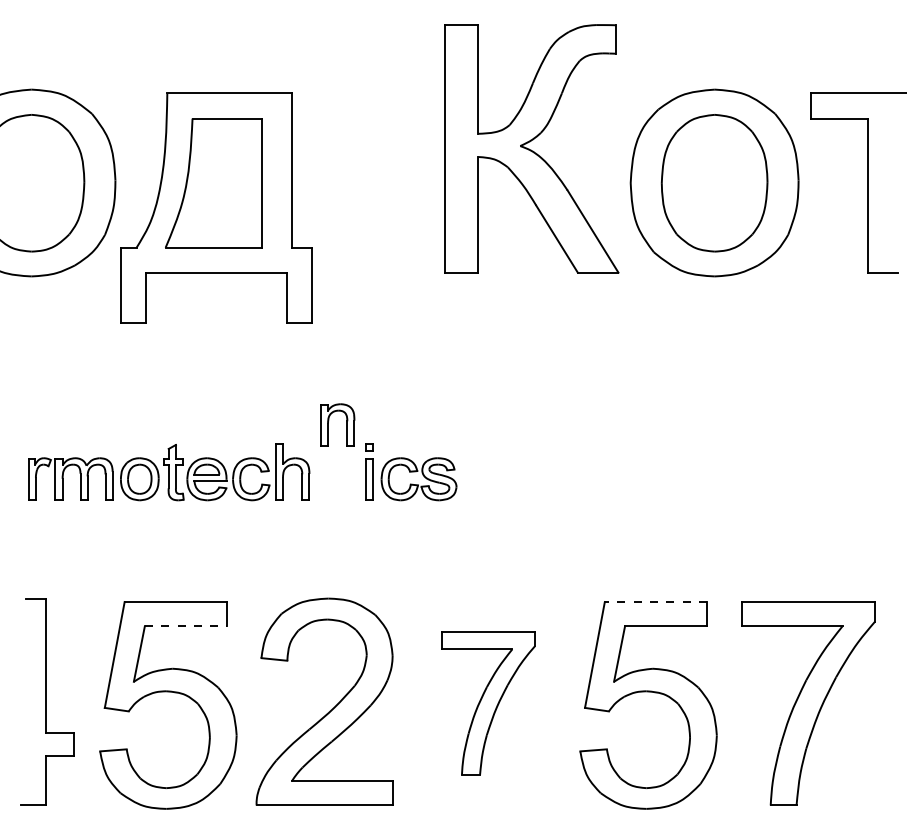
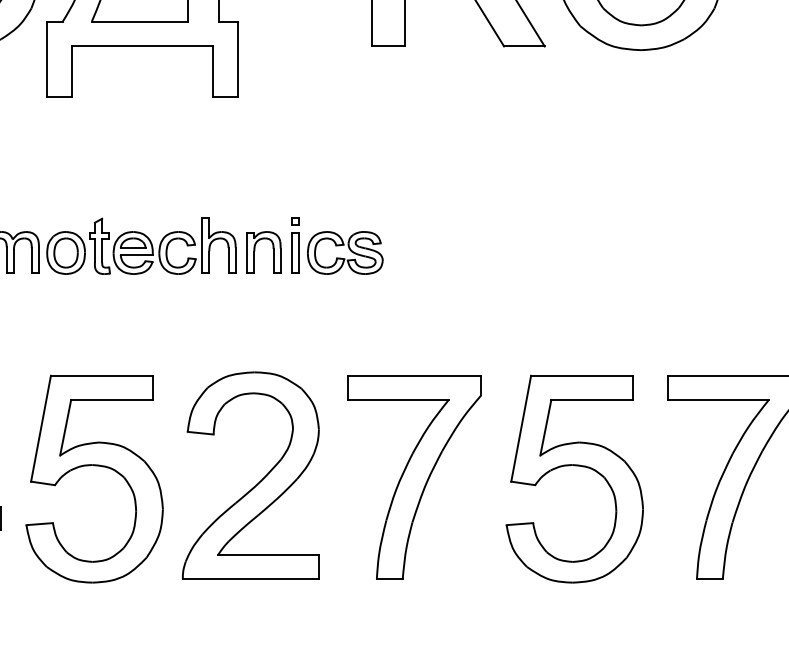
part: (329, 420) -> (255, 248), moved
line: (655, 602) -> (581, 376), dashed -> solid
line: (185, 626) -> (111, 400), dashed -> solid
part: (488, 703) -> (414, 477), size x1.43

